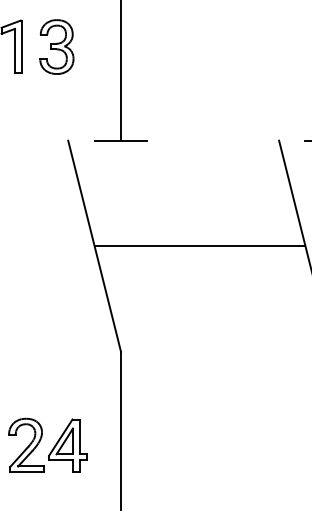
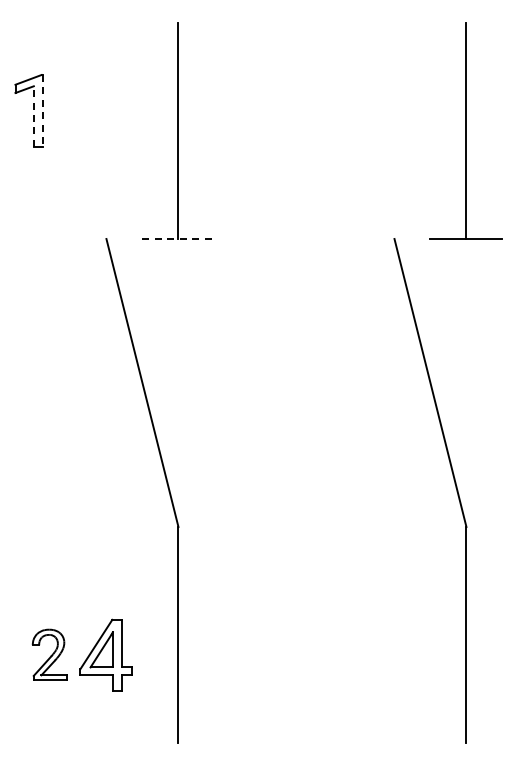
line: (22, 46) -> (43, 110), solid -> dashed
part: (56, 46) -> (90, 110), removed
line: (14, 51) -> (33, 116), solid -> dashed
line: (120, 141) -> (178, 239), solid -> dashed
line: (200, 245) -> (286, 382), removed
part: (26, 444) -> (49, 654), size x0.7

